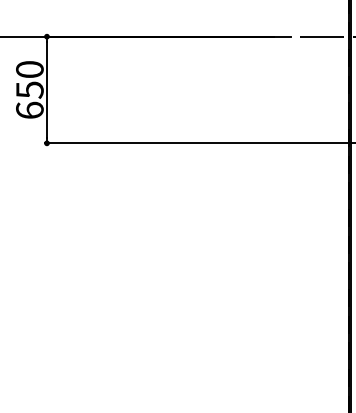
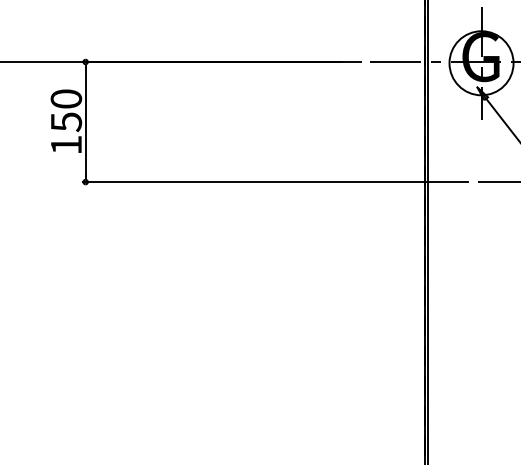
text: (29, 109) -> (66, 144), 650 -> 150

